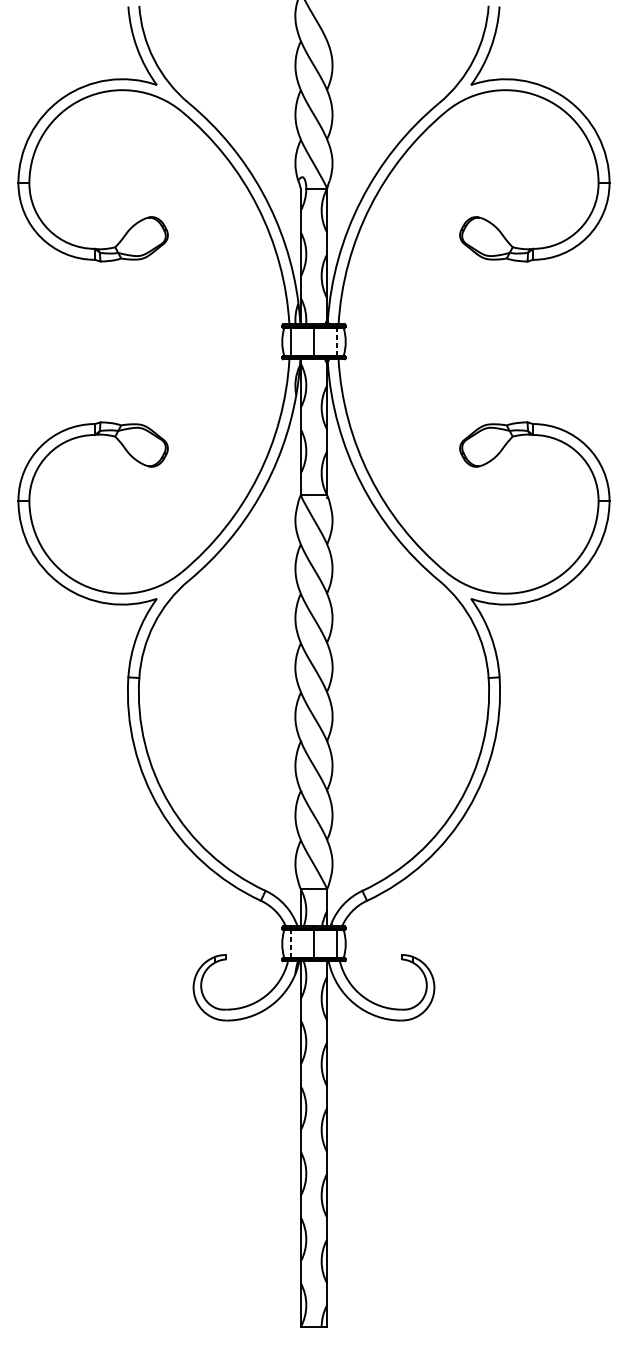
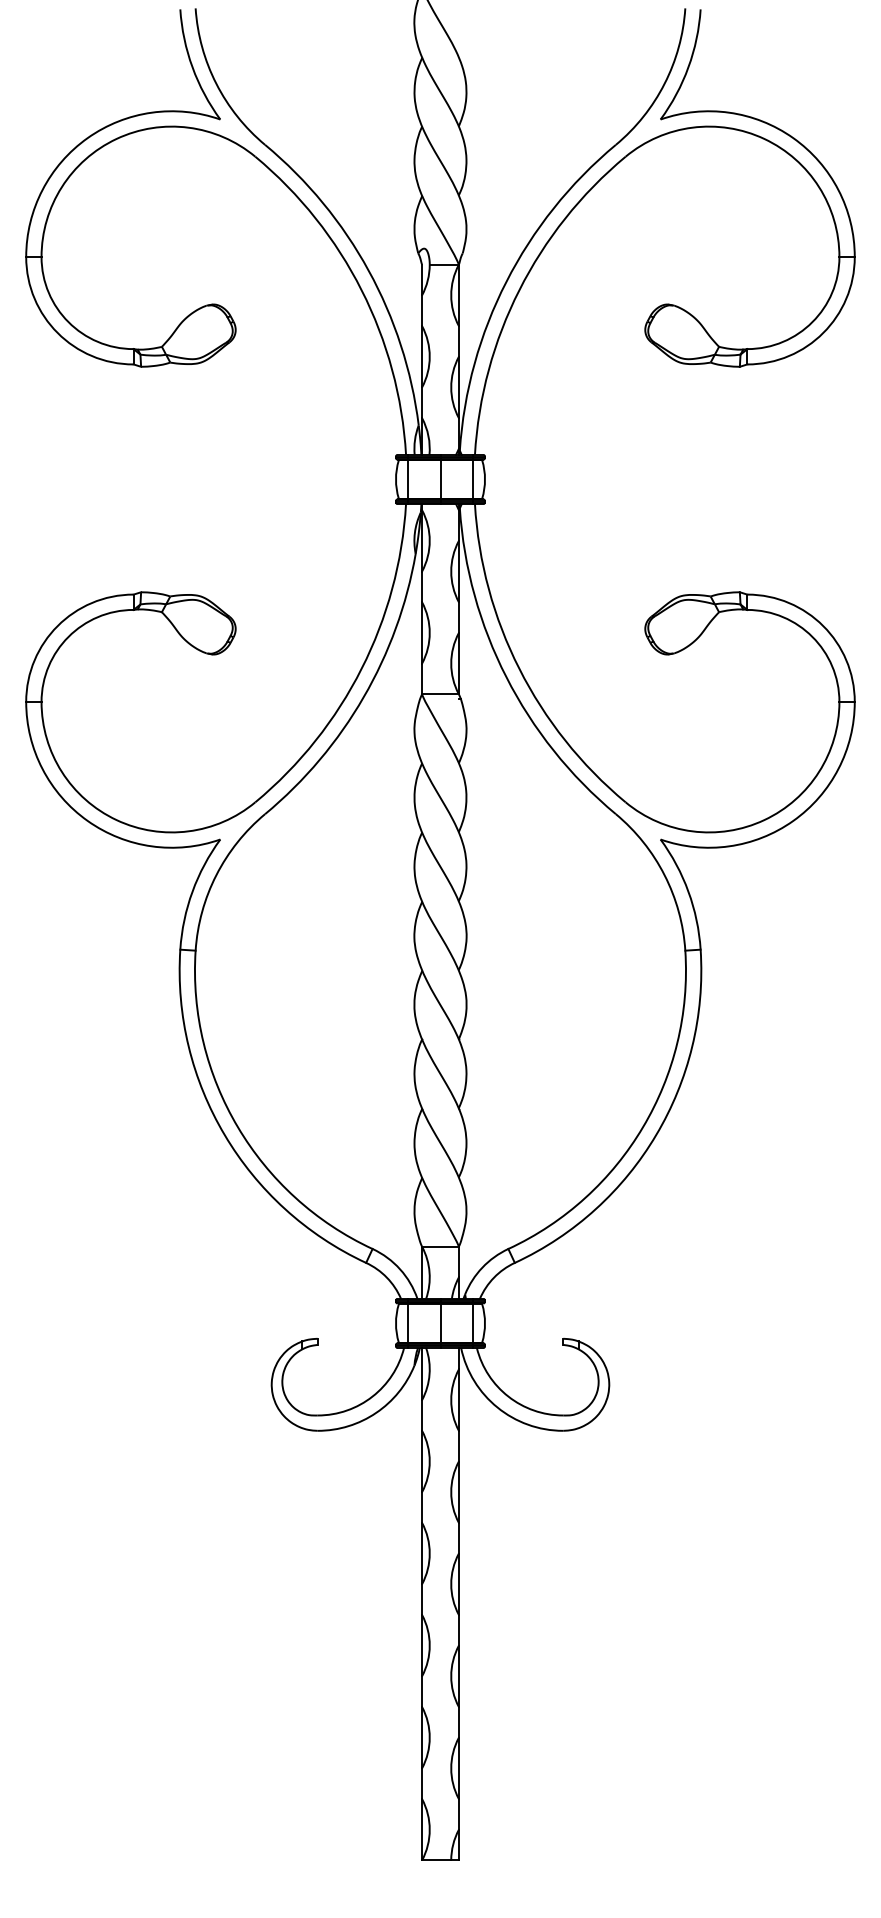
line: (336, 341) -> (472, 479), dashed -> solid
line: (291, 943) -> (408, 1322), dashed -> solid

